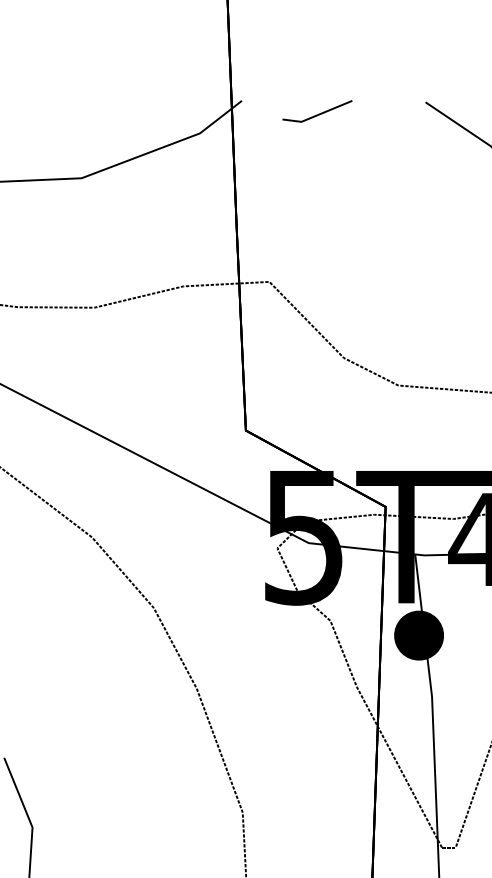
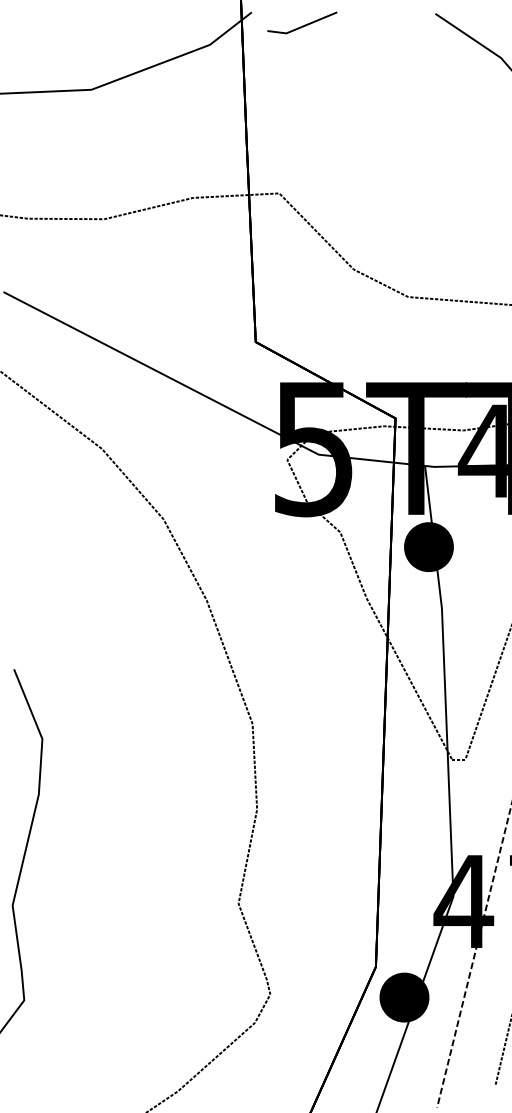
line: (319, 112) -> (304, 24), moved

